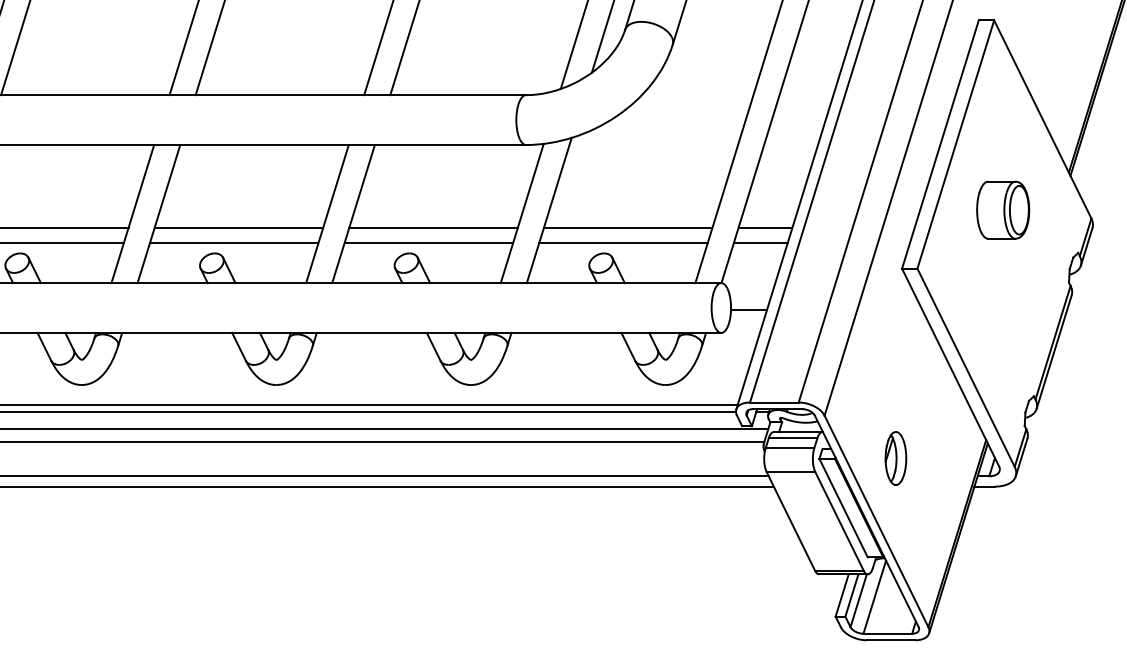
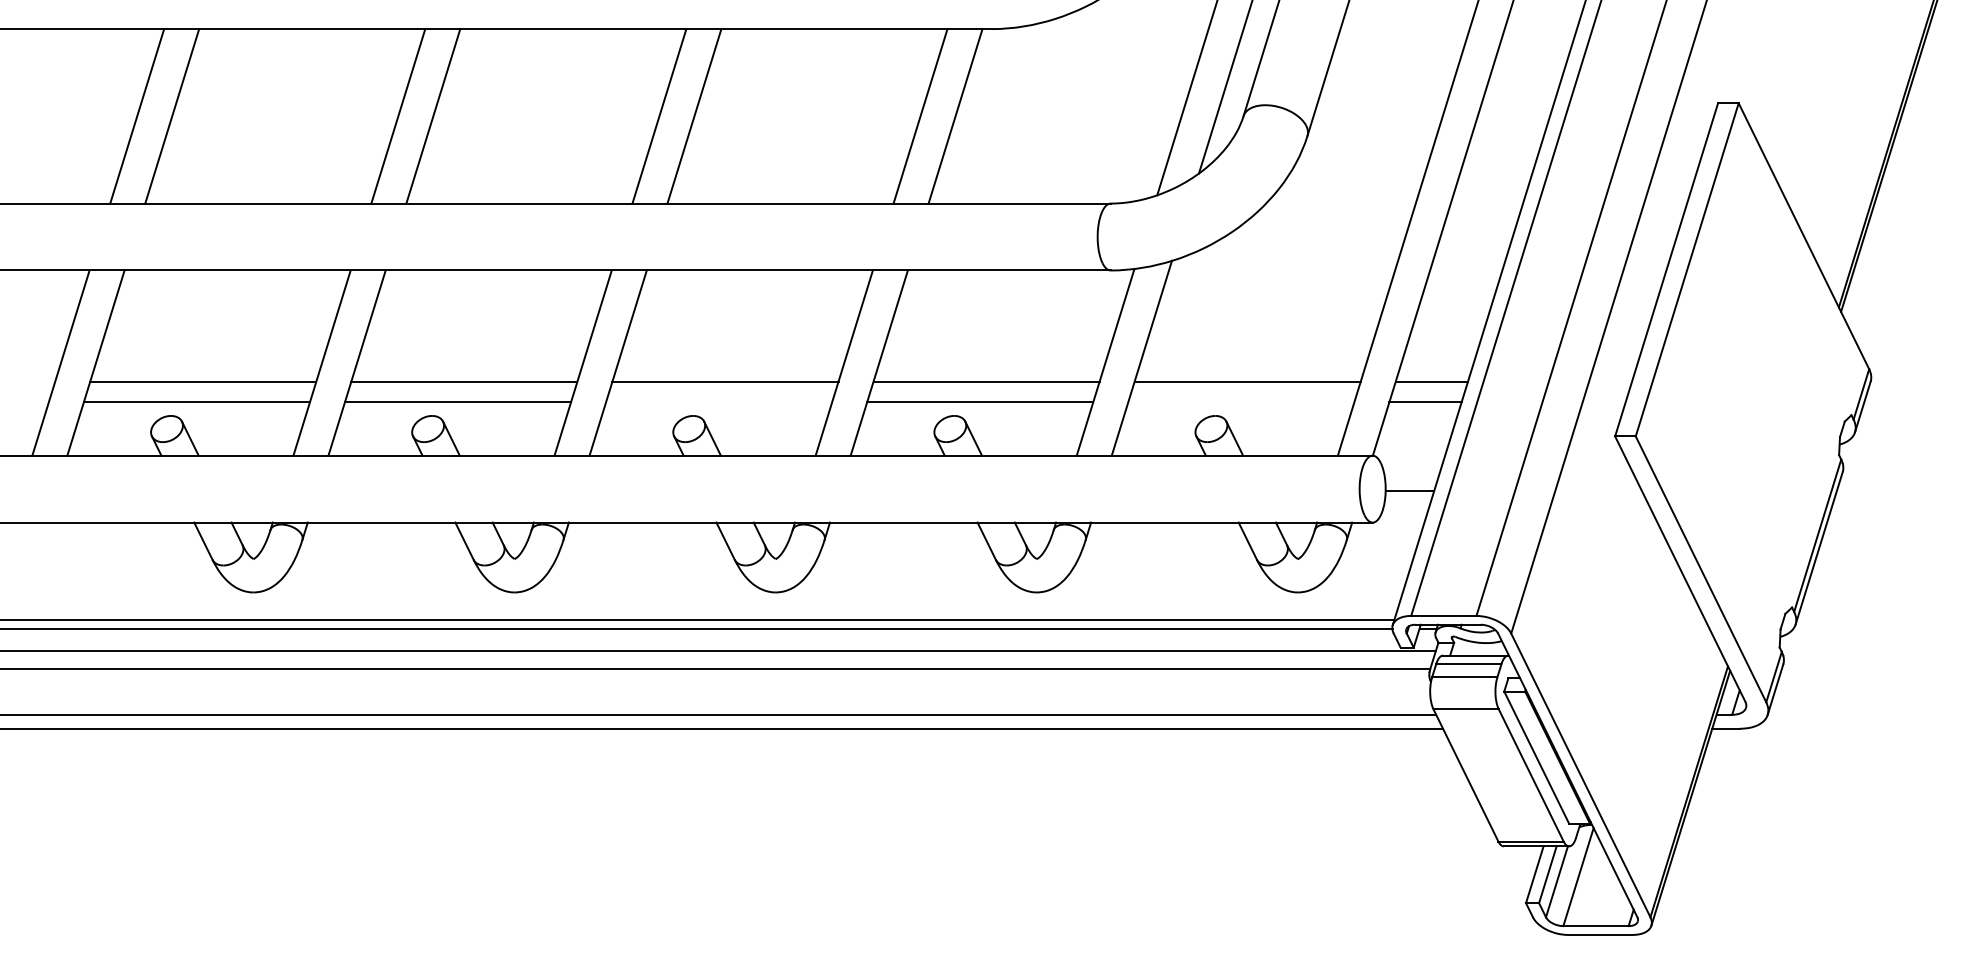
part: (1002, 209) -> (1750, 357), removed
line: (234, 243) -> (719, 402), removed
line: (623, 243) -> (1241, 402), removed
part: (895, 458) -> (1606, 690), removed

